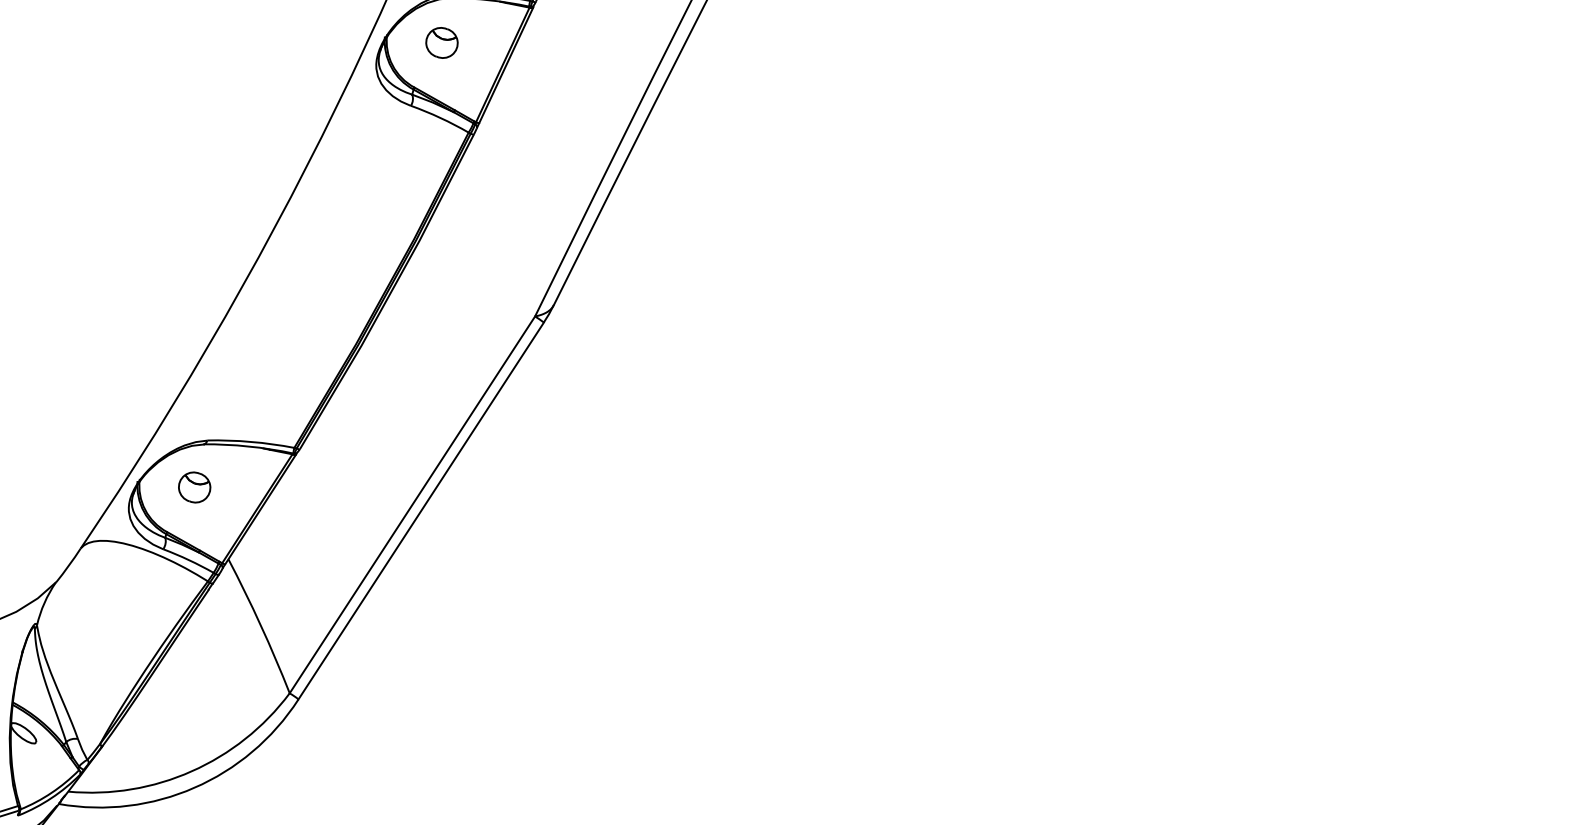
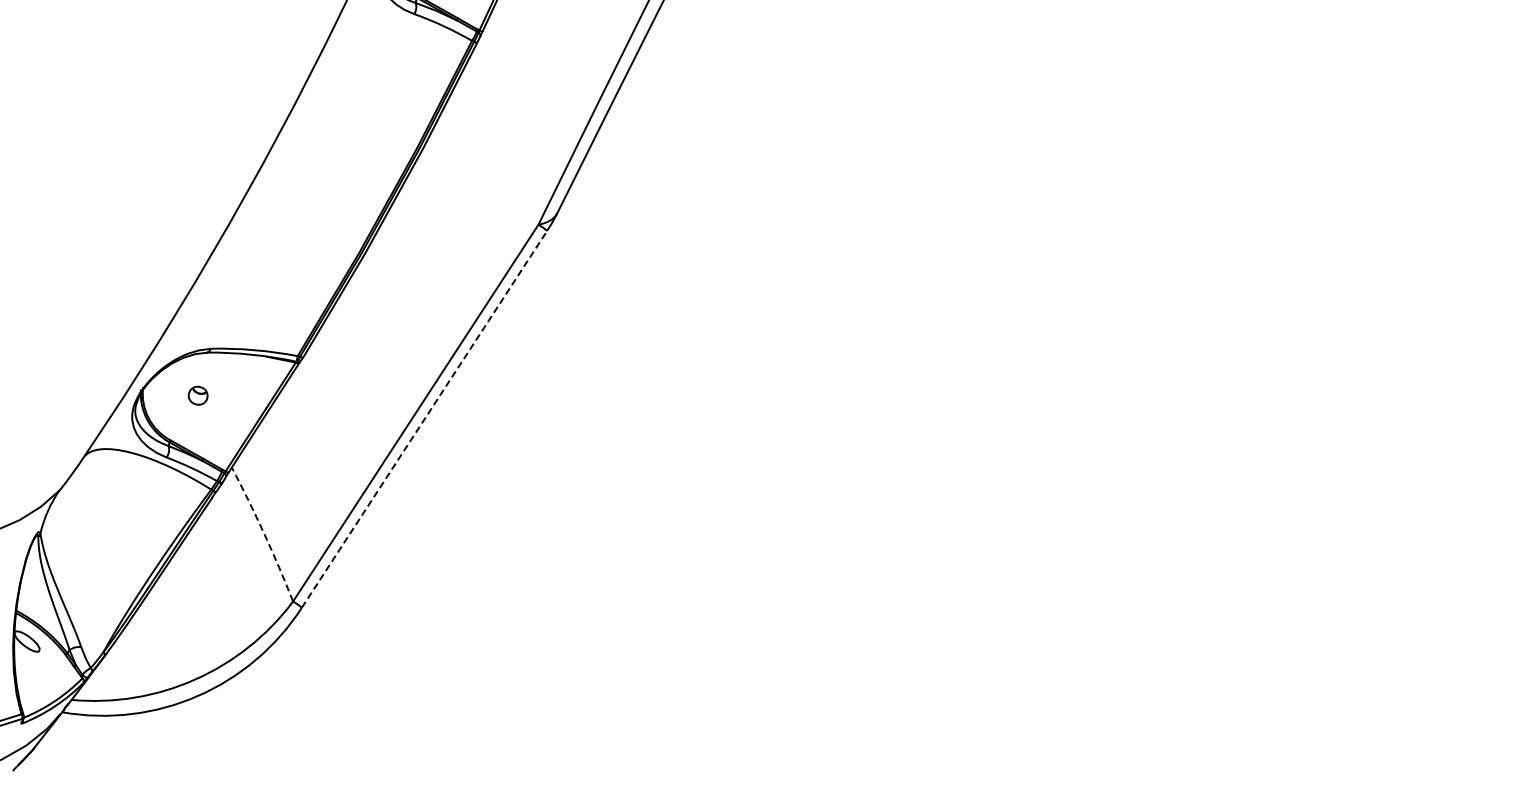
part: (194, 487) -> (197, 395), size x0.6
line: (421, 511) -> (424, 419), solid -> dashed
arc: (260, 625) -> (263, 533), solid -> dashed

